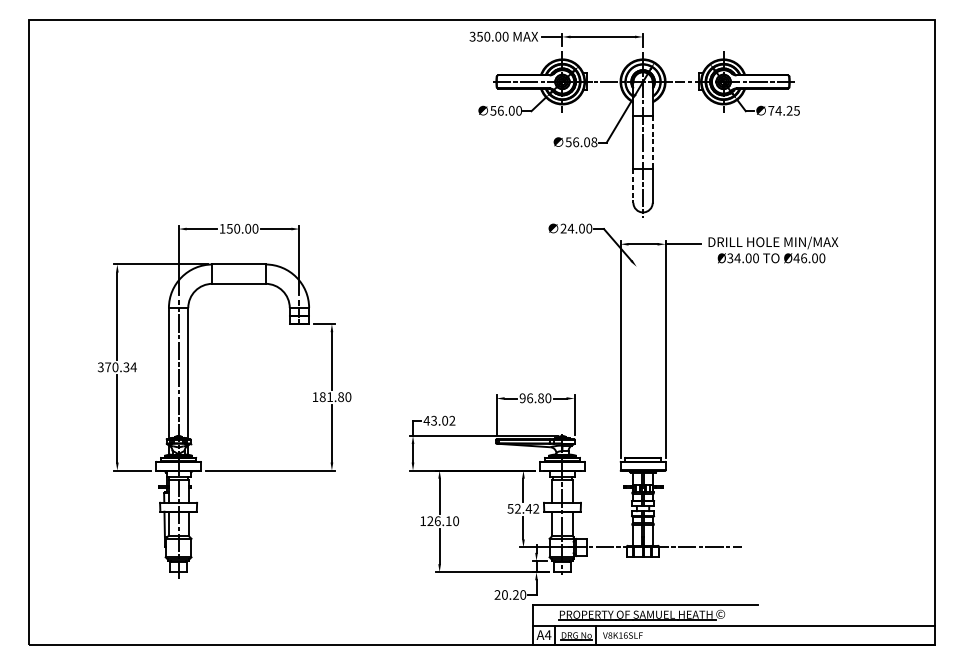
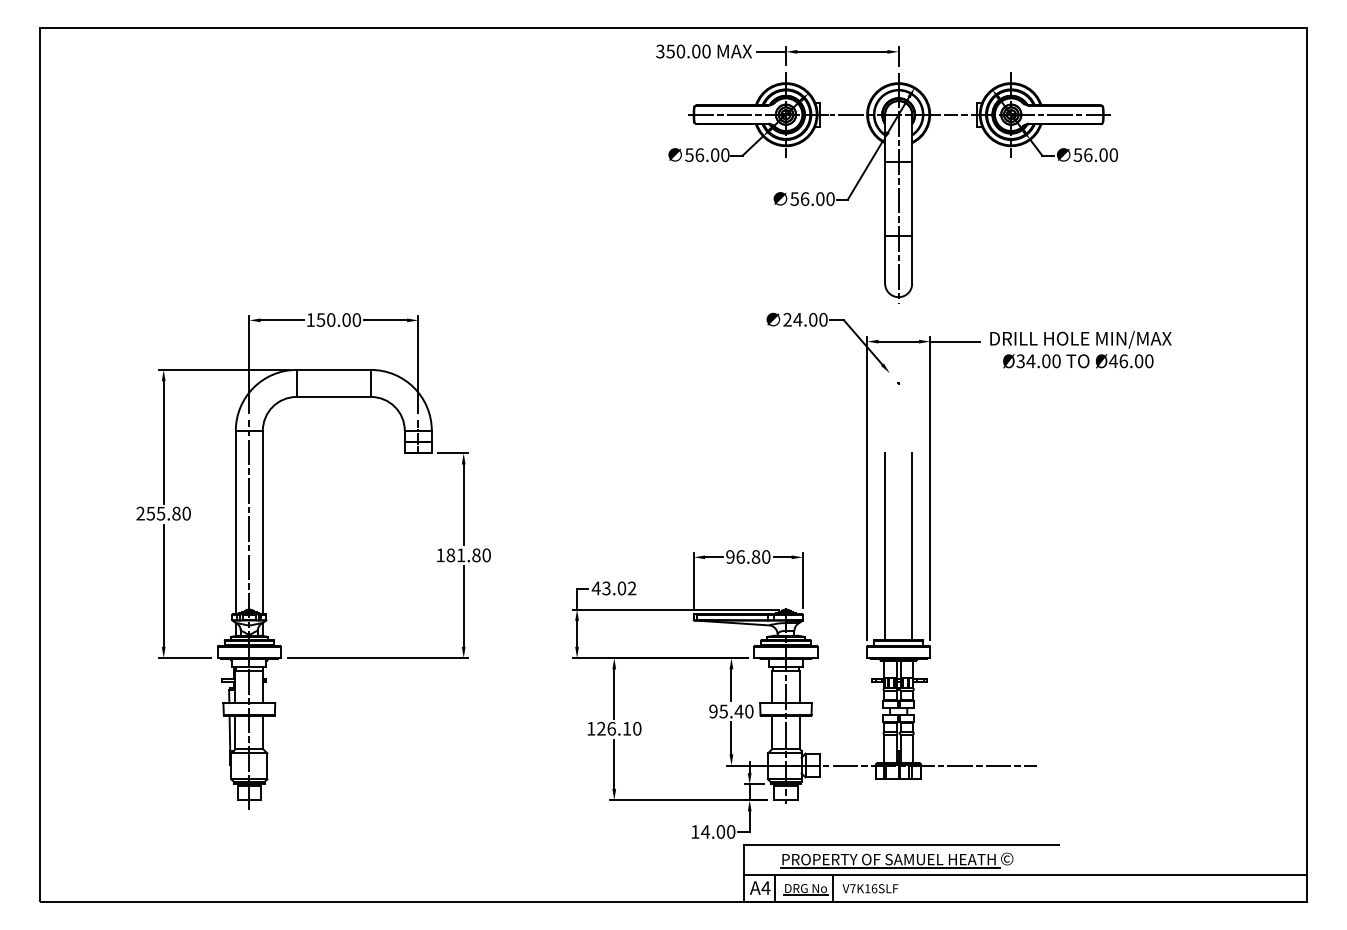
text: (783, 111) -> (1095, 155), 74.25 -> 56.00
text: (594, 141) -> (830, 198), 56.08 -> 56.00
line: (652, 142) -> (912, 199), dashed -> solid
line: (633, 186) -> (885, 260), dashed -> solid
text: (117, 367) -> (163, 513), 370.34 -> 255.80
line: (633, 390) -> (885, 546), added
line: (652, 390) -> (912, 546), added
text: (523, 508) -> (731, 711), 52.42 -> 95.40
text: (507, 594) -> (708, 831), 20.20 -> 14.00
text: (610, 635) -> (852, 888), V8K16SLF -> V7K16SLF

